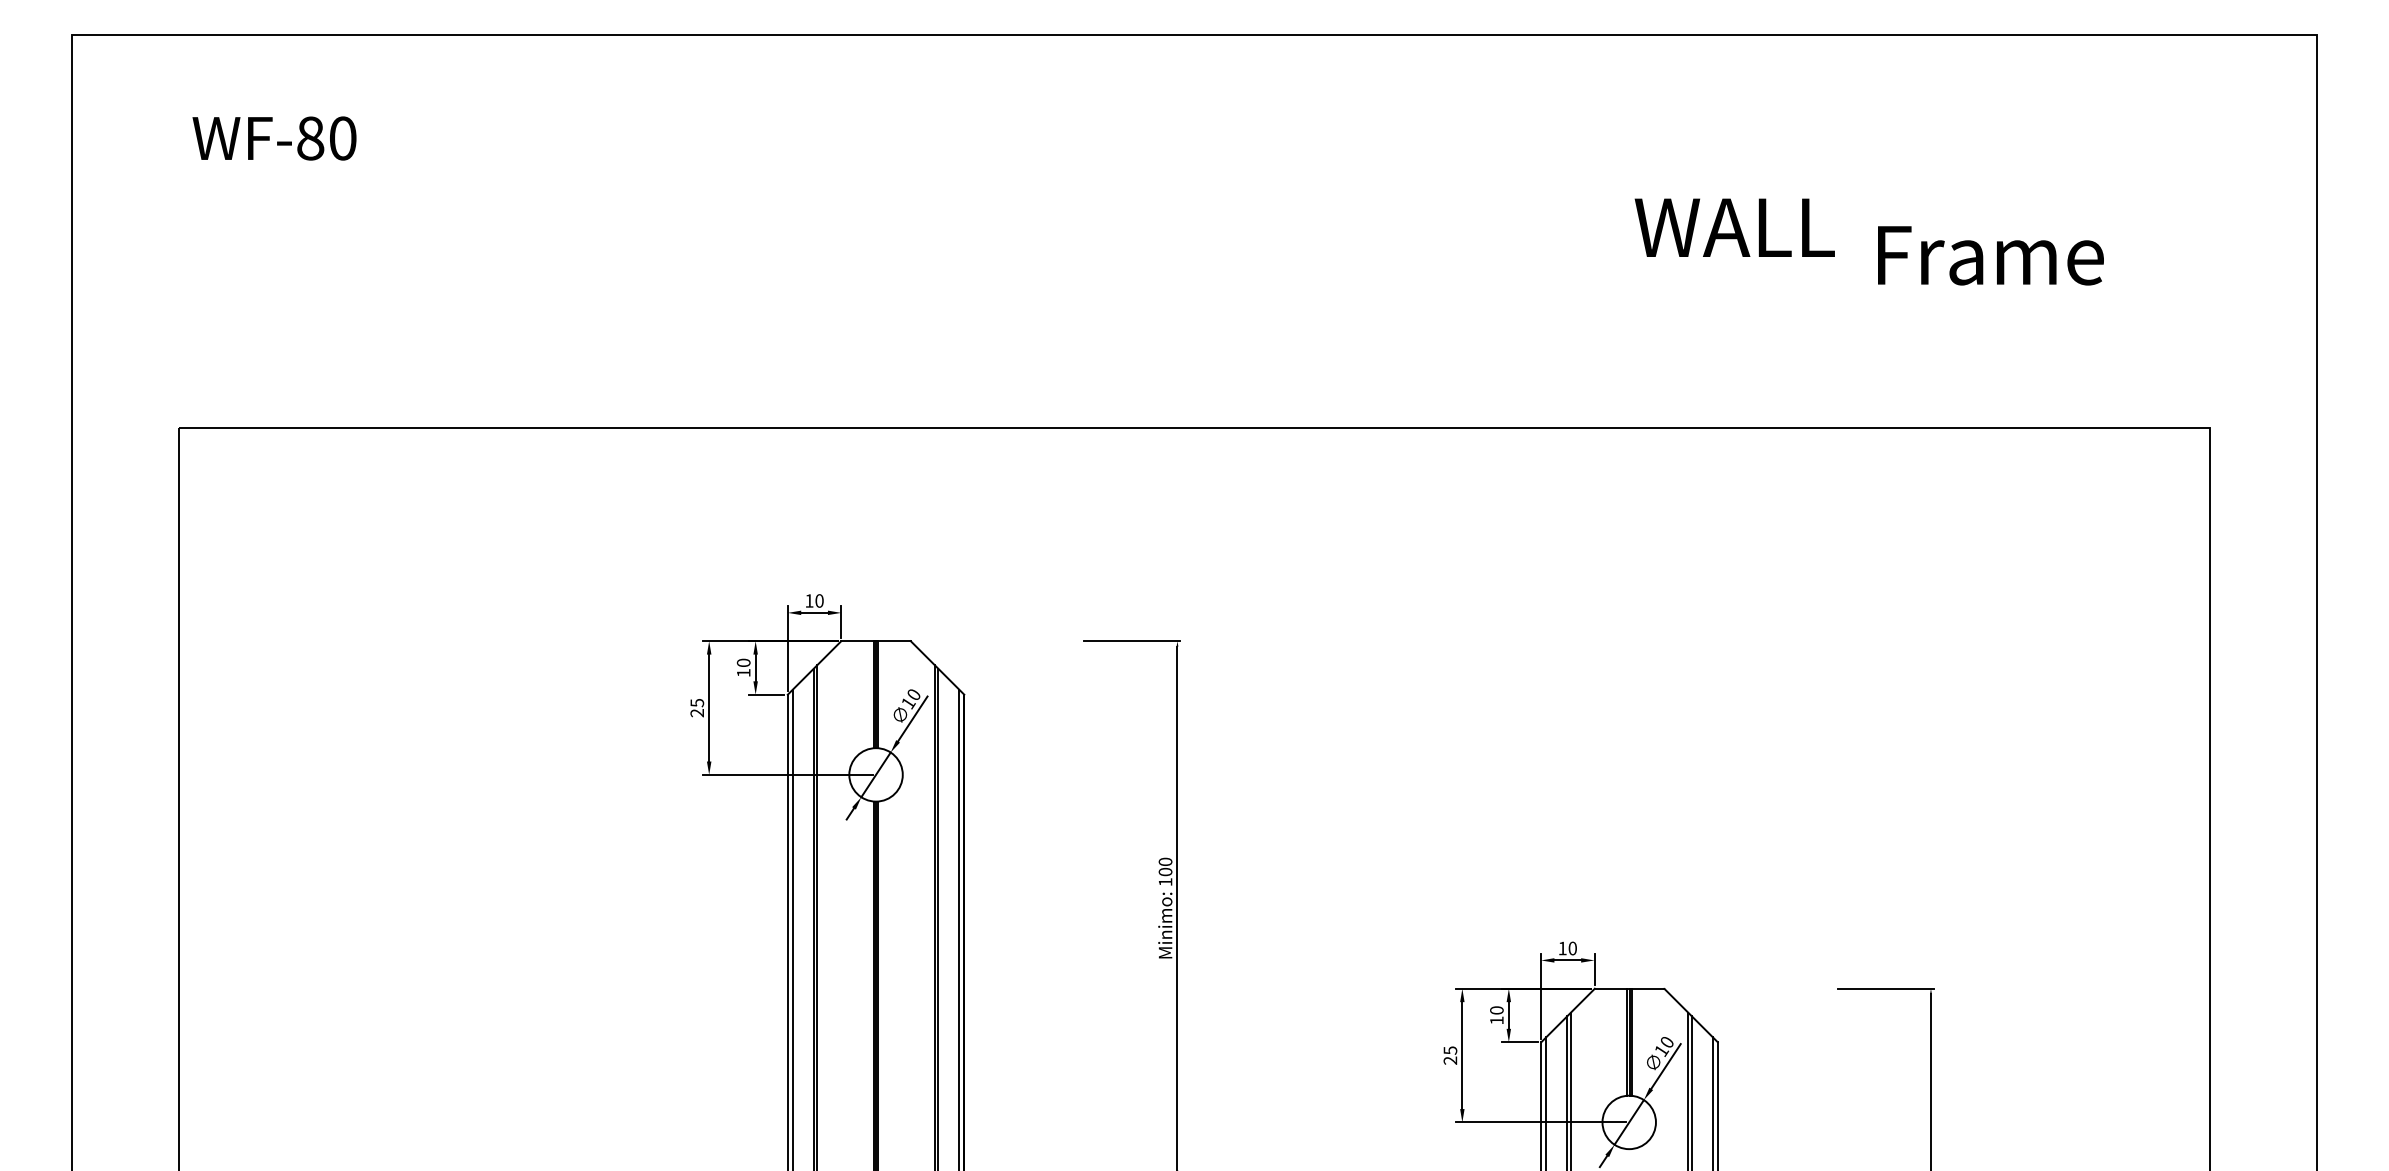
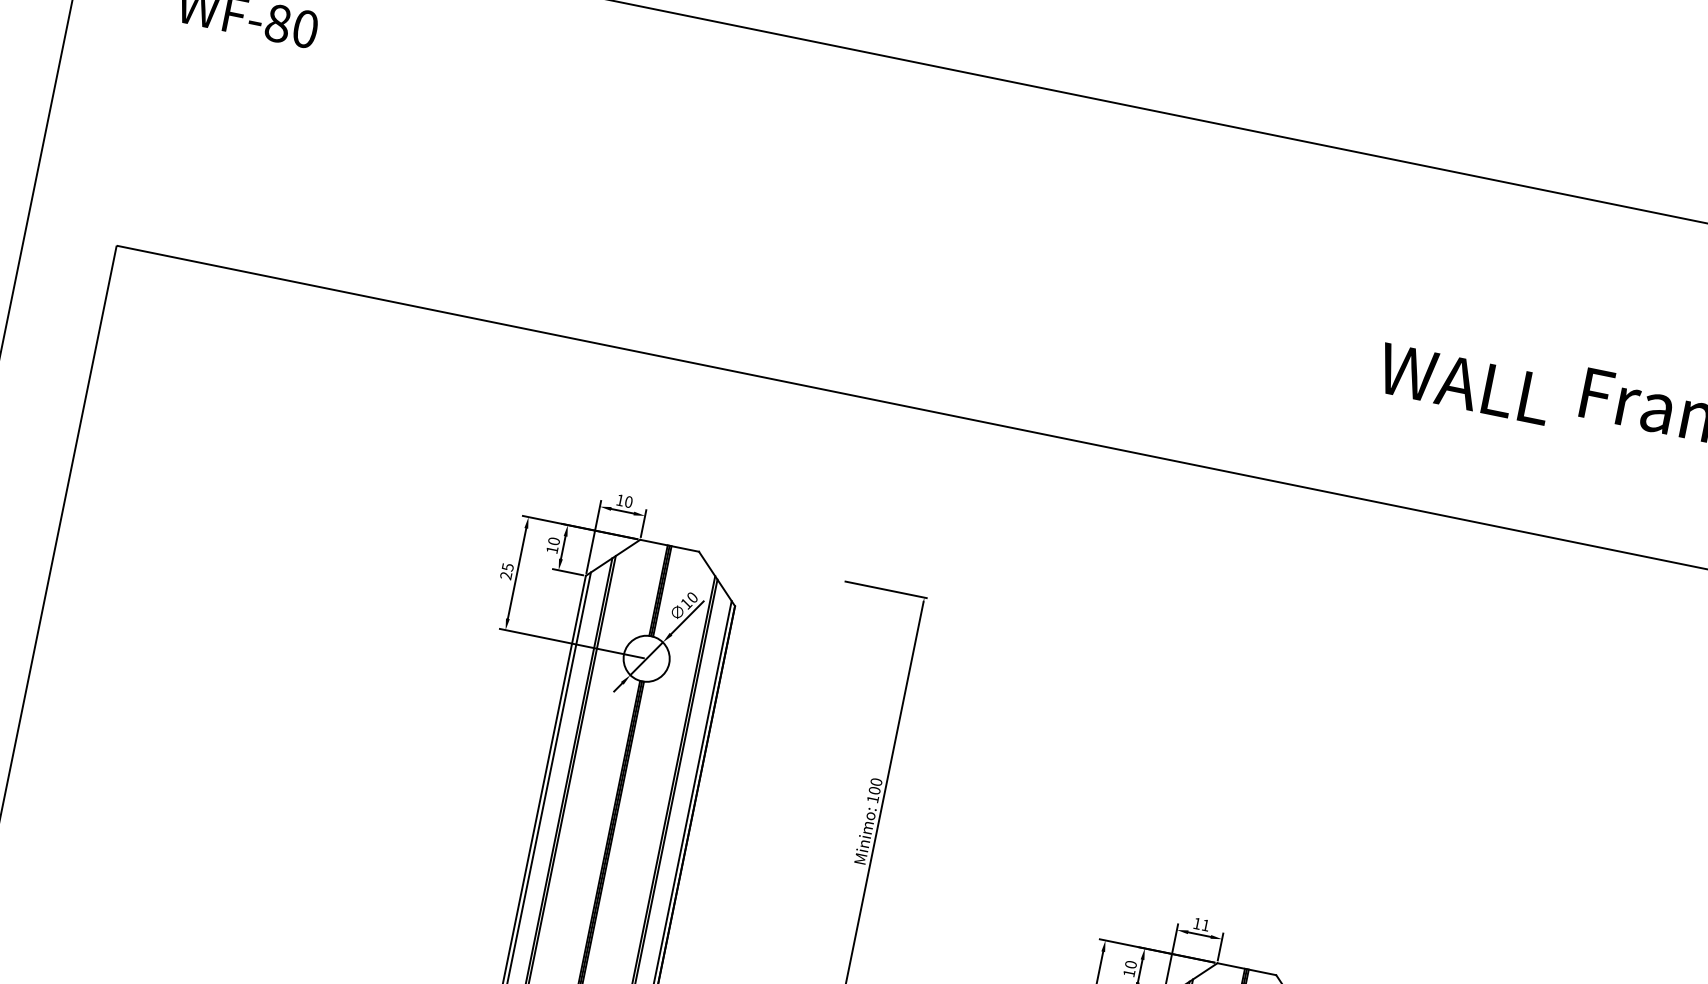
text: (1734, 227) -> (1464, 383), moved
text: (1572, 948) -> (1205, 925), 10 -> 11

